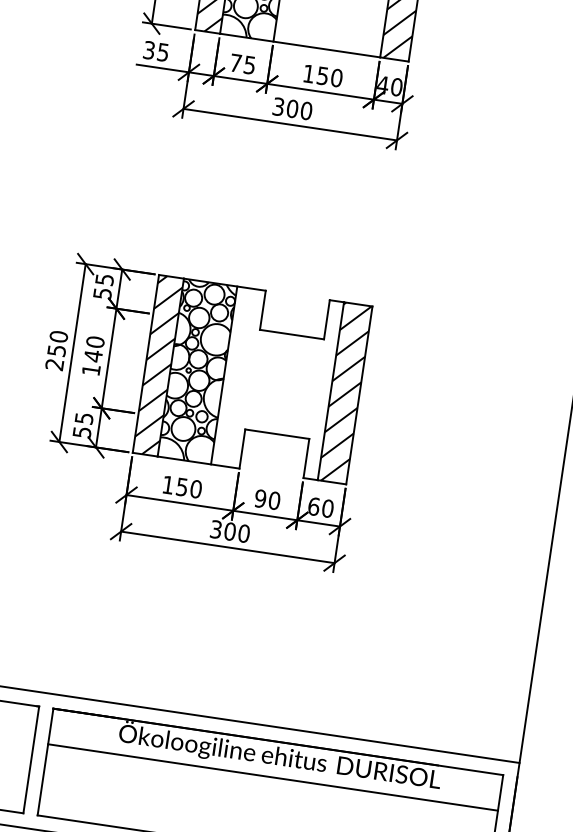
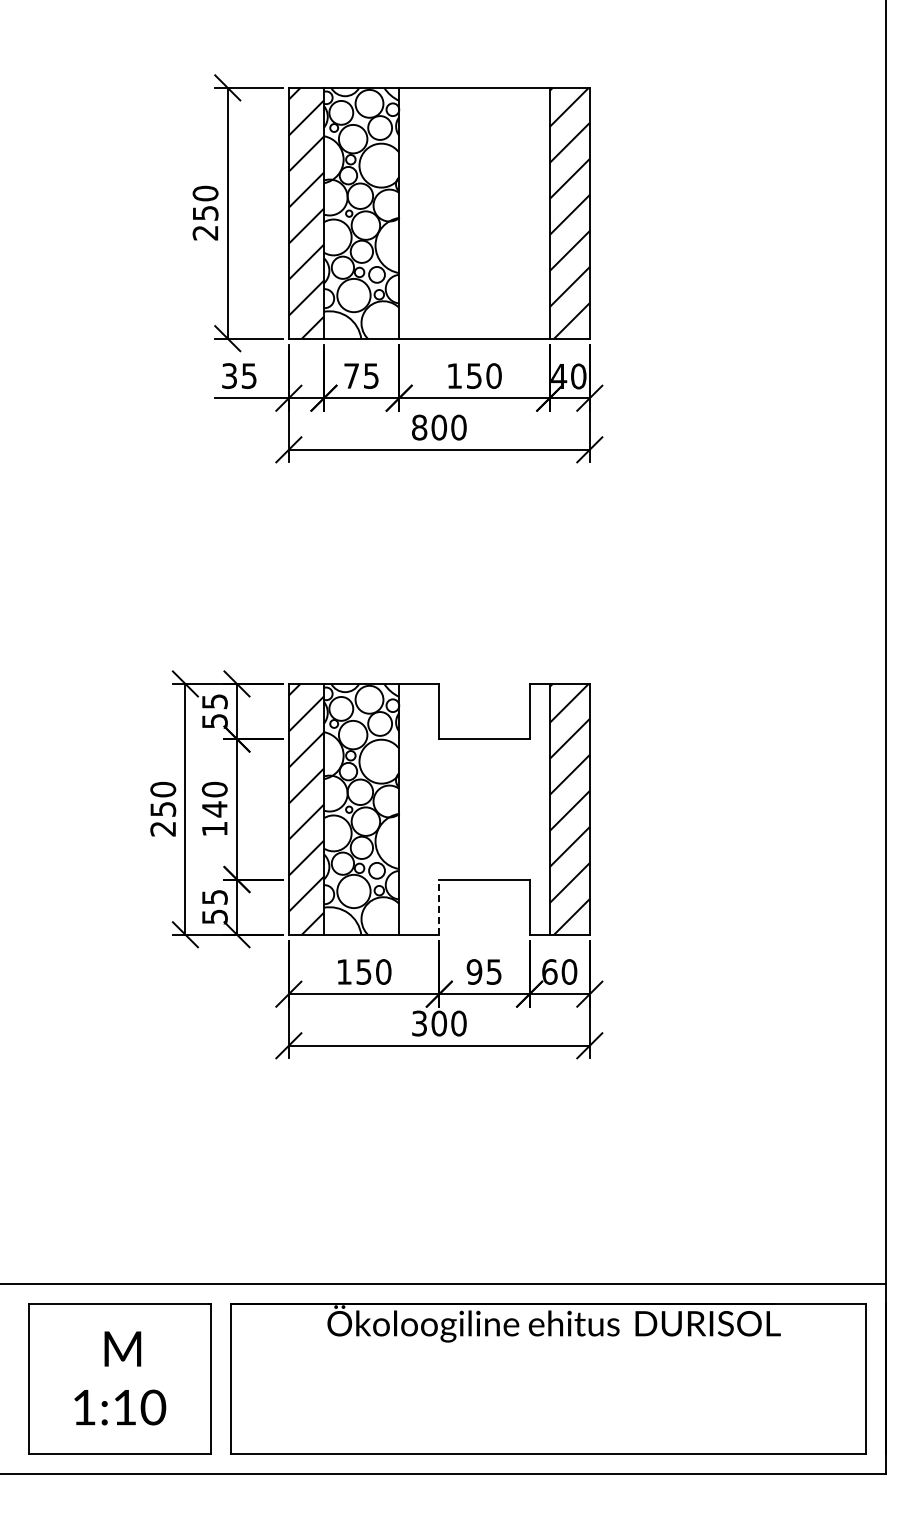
text: (278, 106) -> (419, 427), 300 -> 800
line: (242, 449) -> (439, 907), solid -> dashed
text: (274, 500) -> (493, 971), 90 -> 95
line: (272, 777) -> (548, 1354), removed

